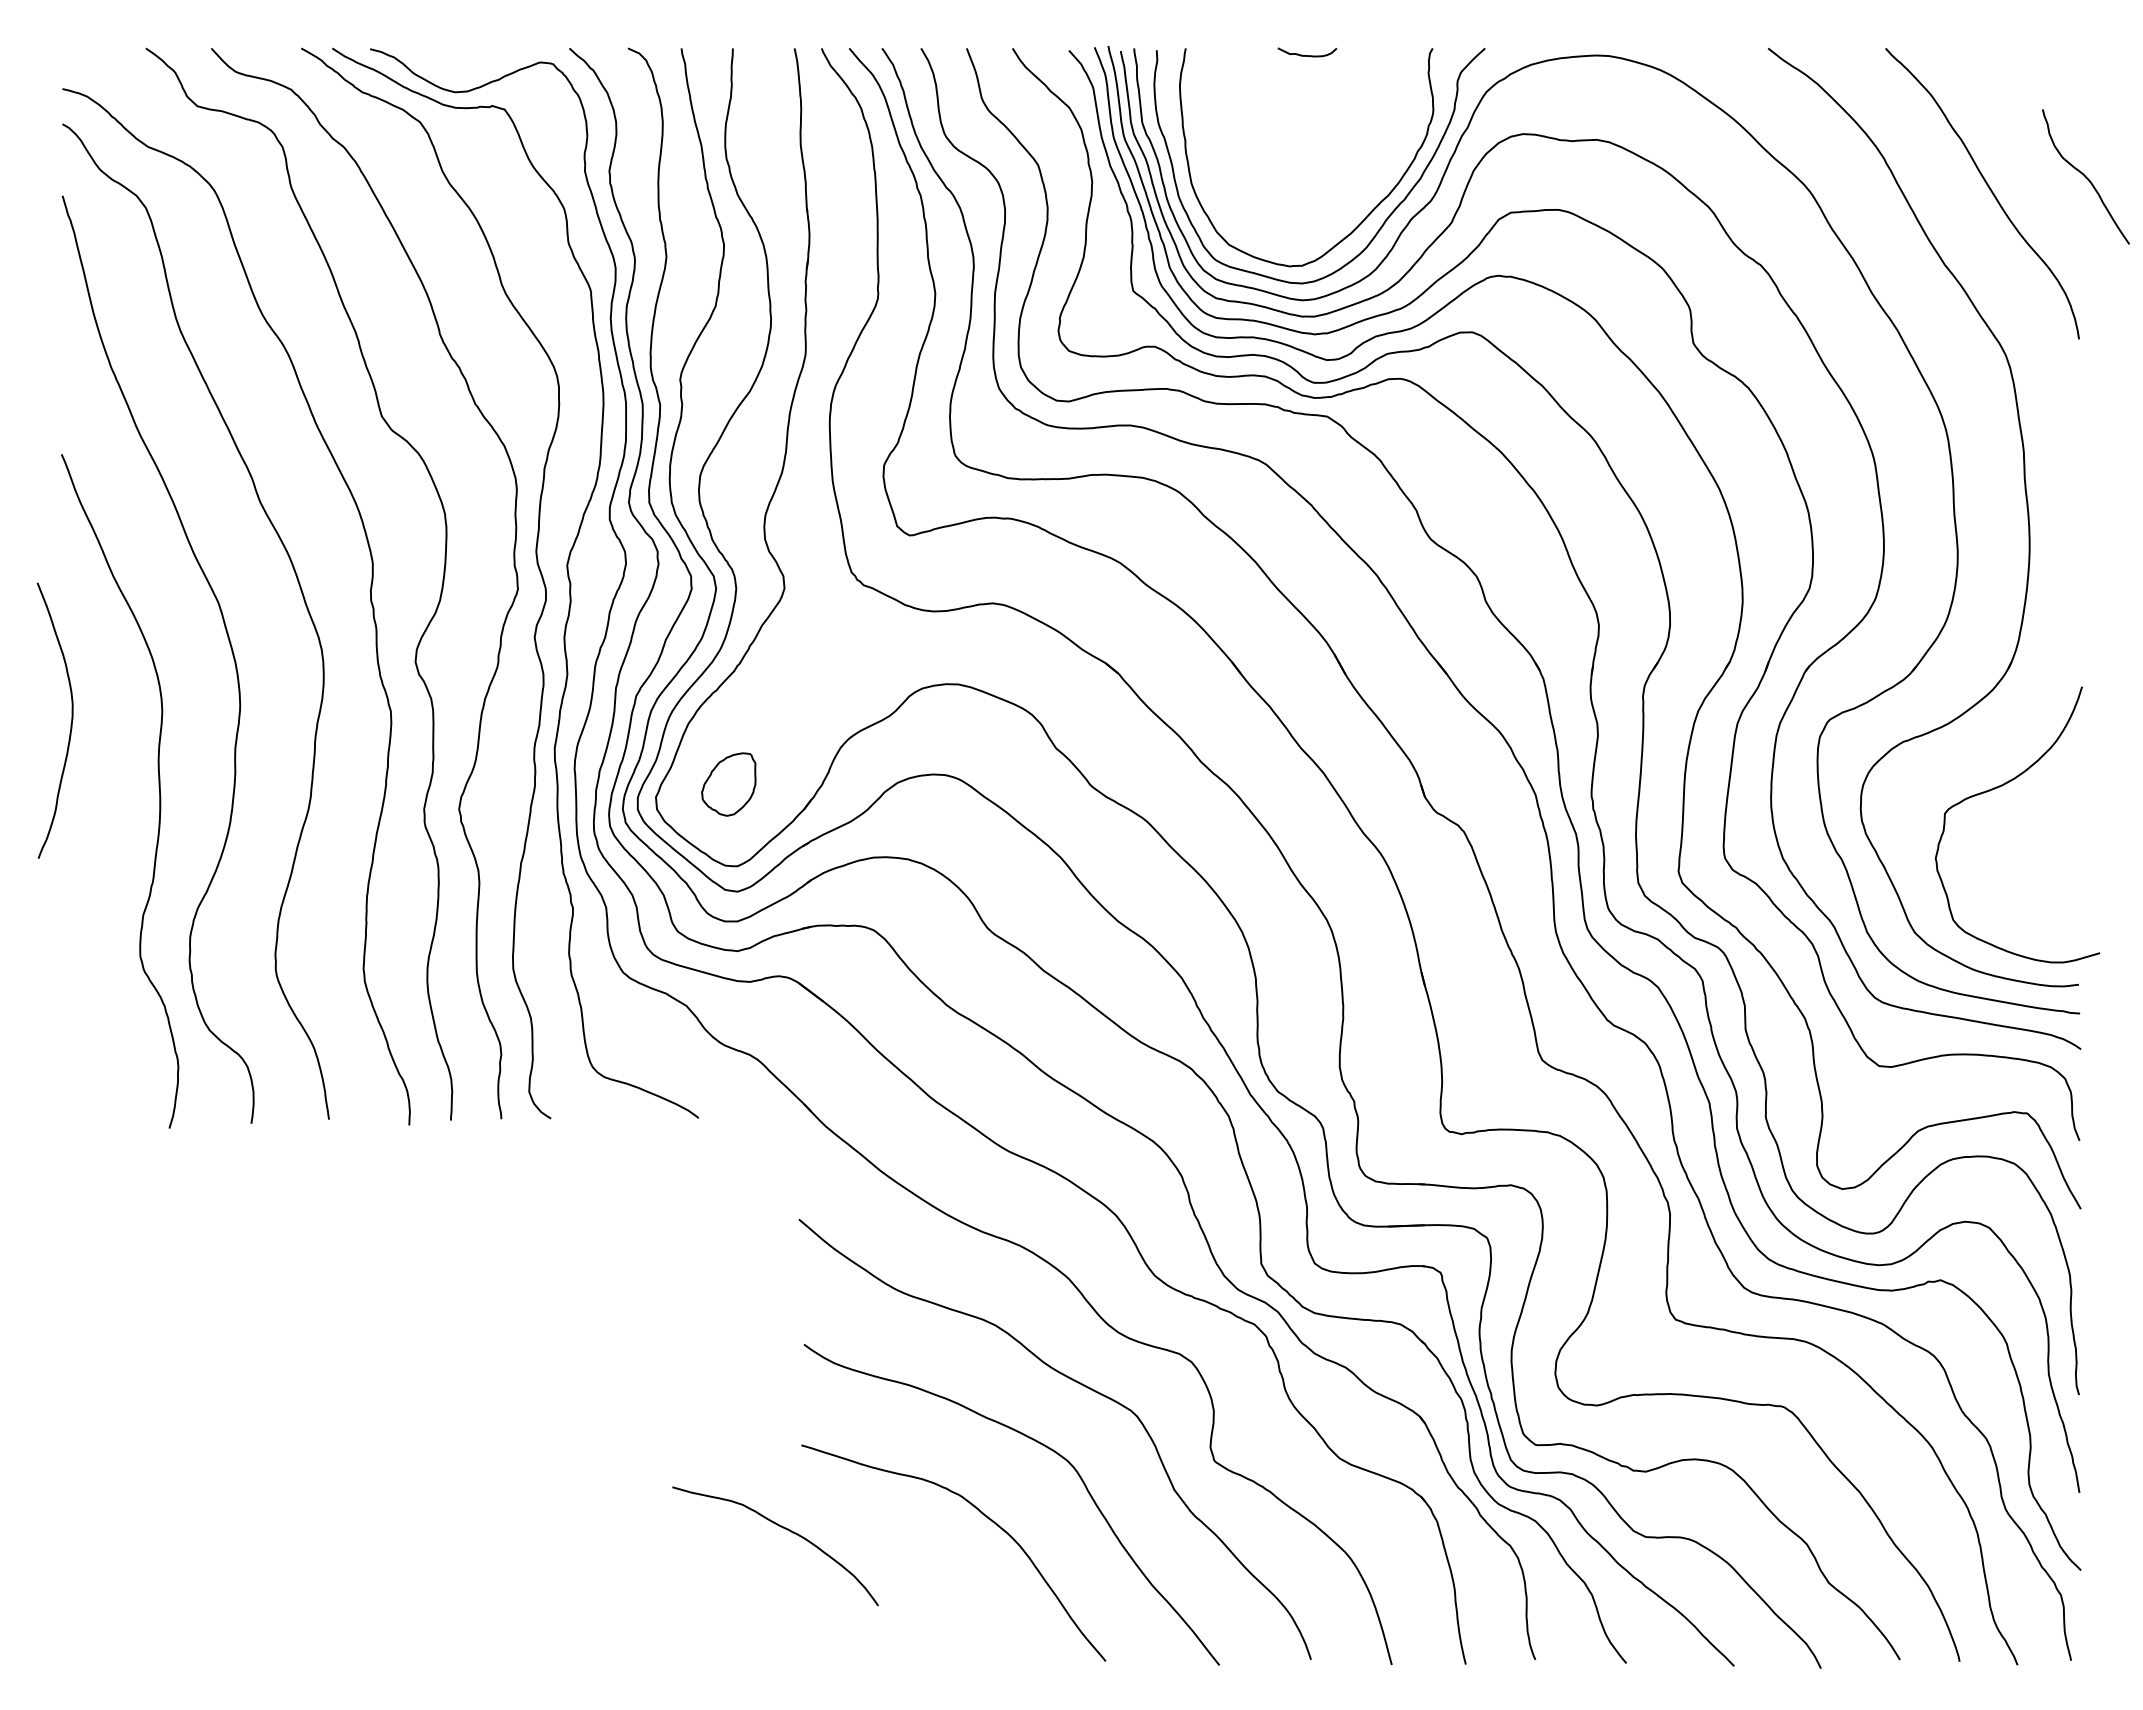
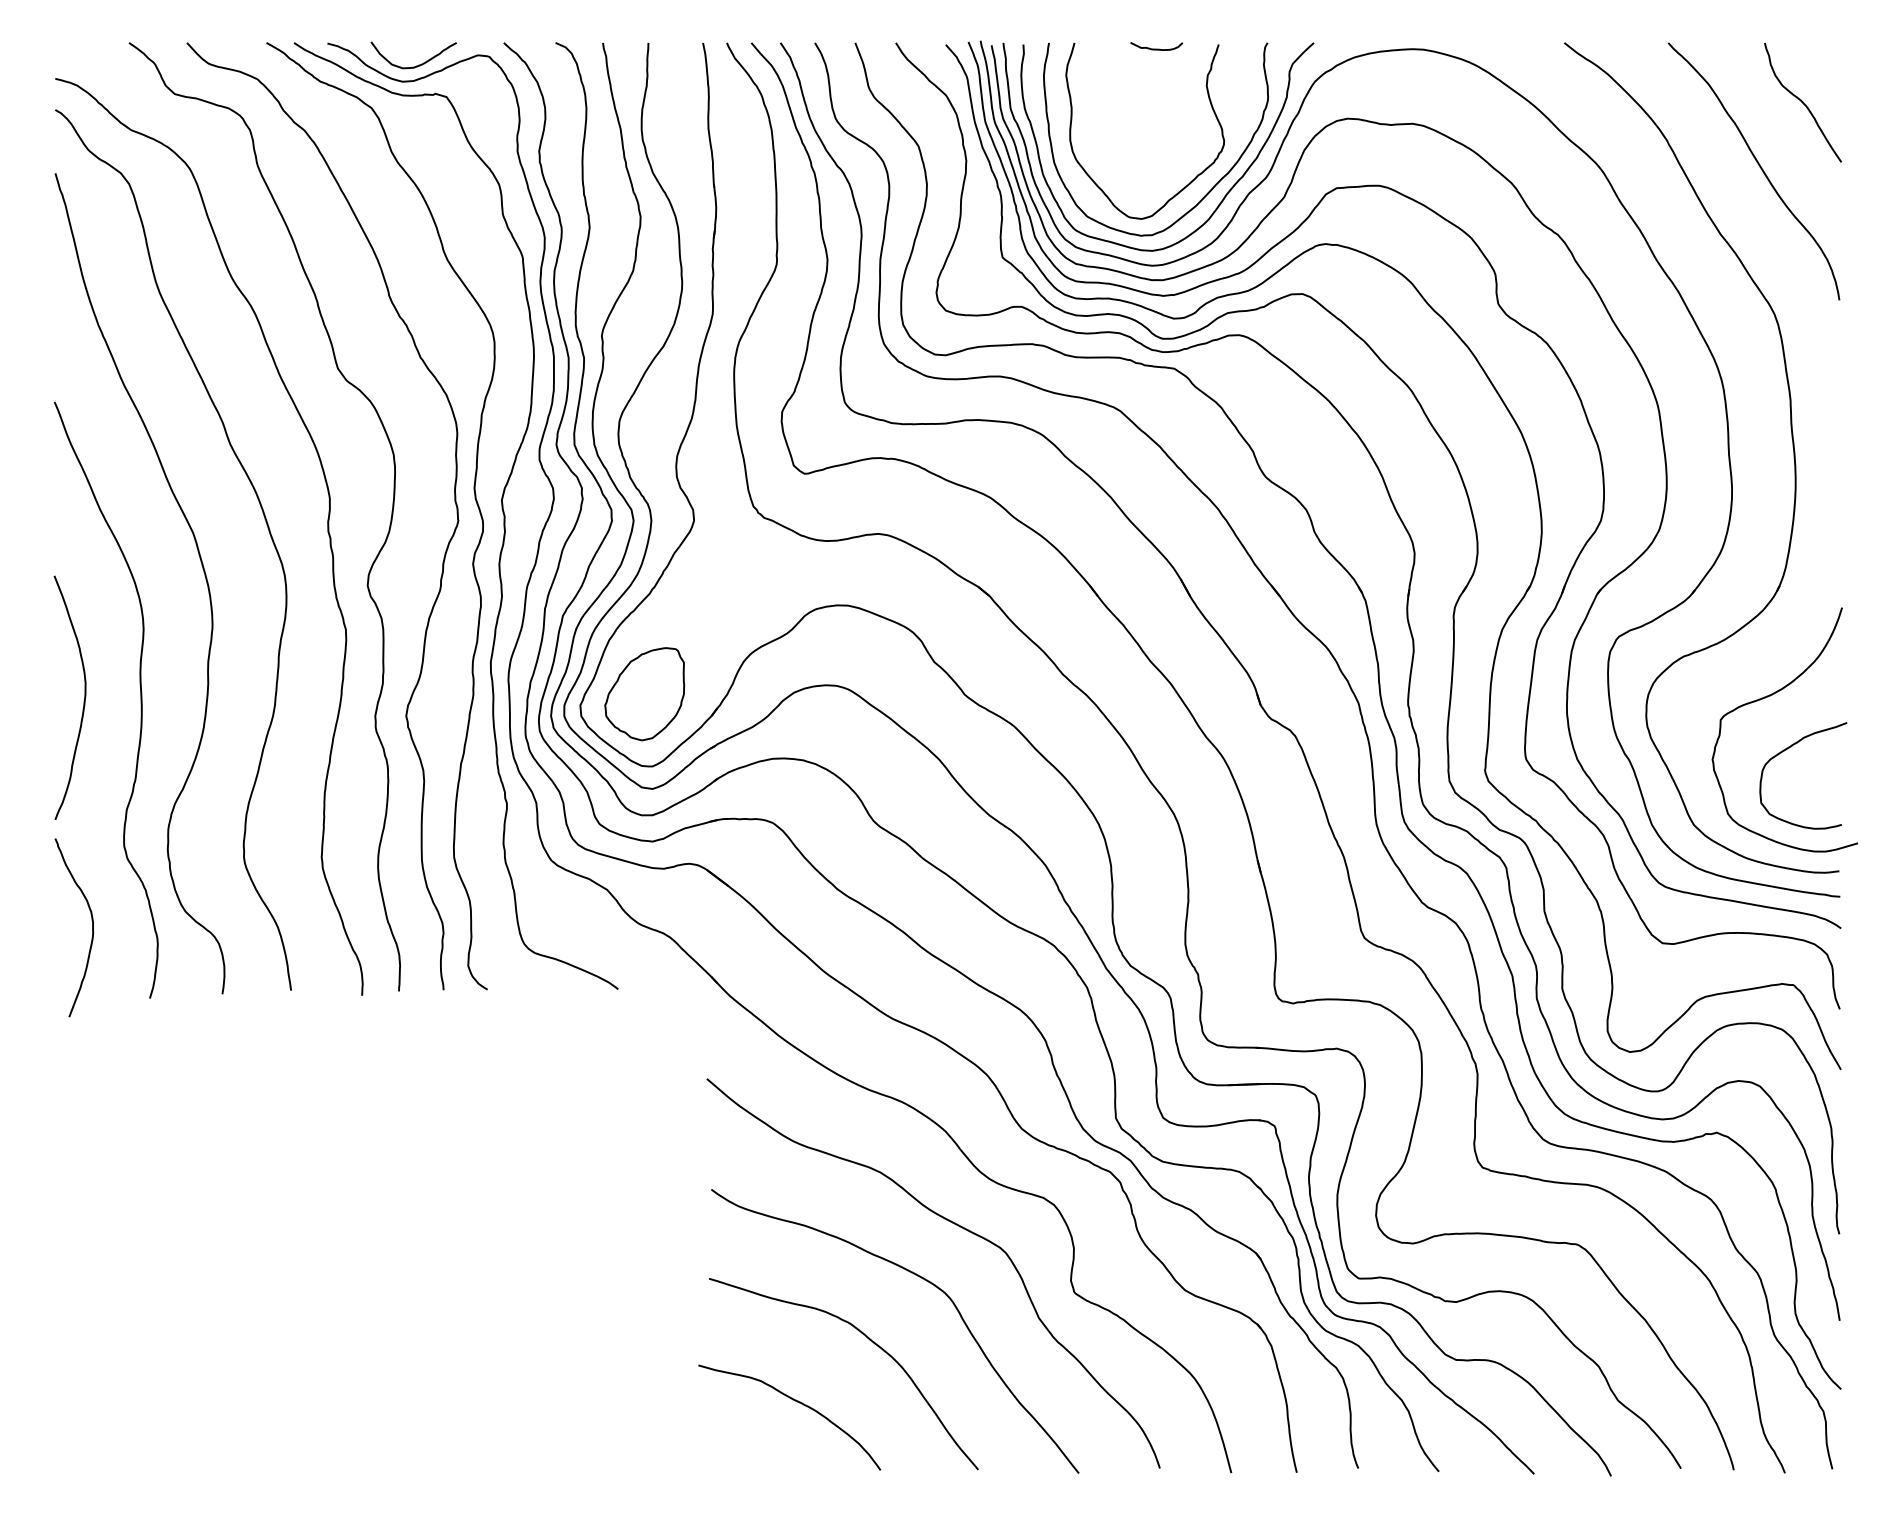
curve: (472, 73) -> (418, 65), added
curve: (2085, 176) -> (1802, 102), moved
curve: (1348, 202) -> (1193, 179), added
curve: (70, 724) -> (83, 701), moved
part: (728, 784) -> (644, 694), size x1.67
curve: (2018, 848) -> (1785, 750), added
curve: (104, 1048) -> (92, 927), added
curve: (780, 1527) -> (794, 1401), moved

